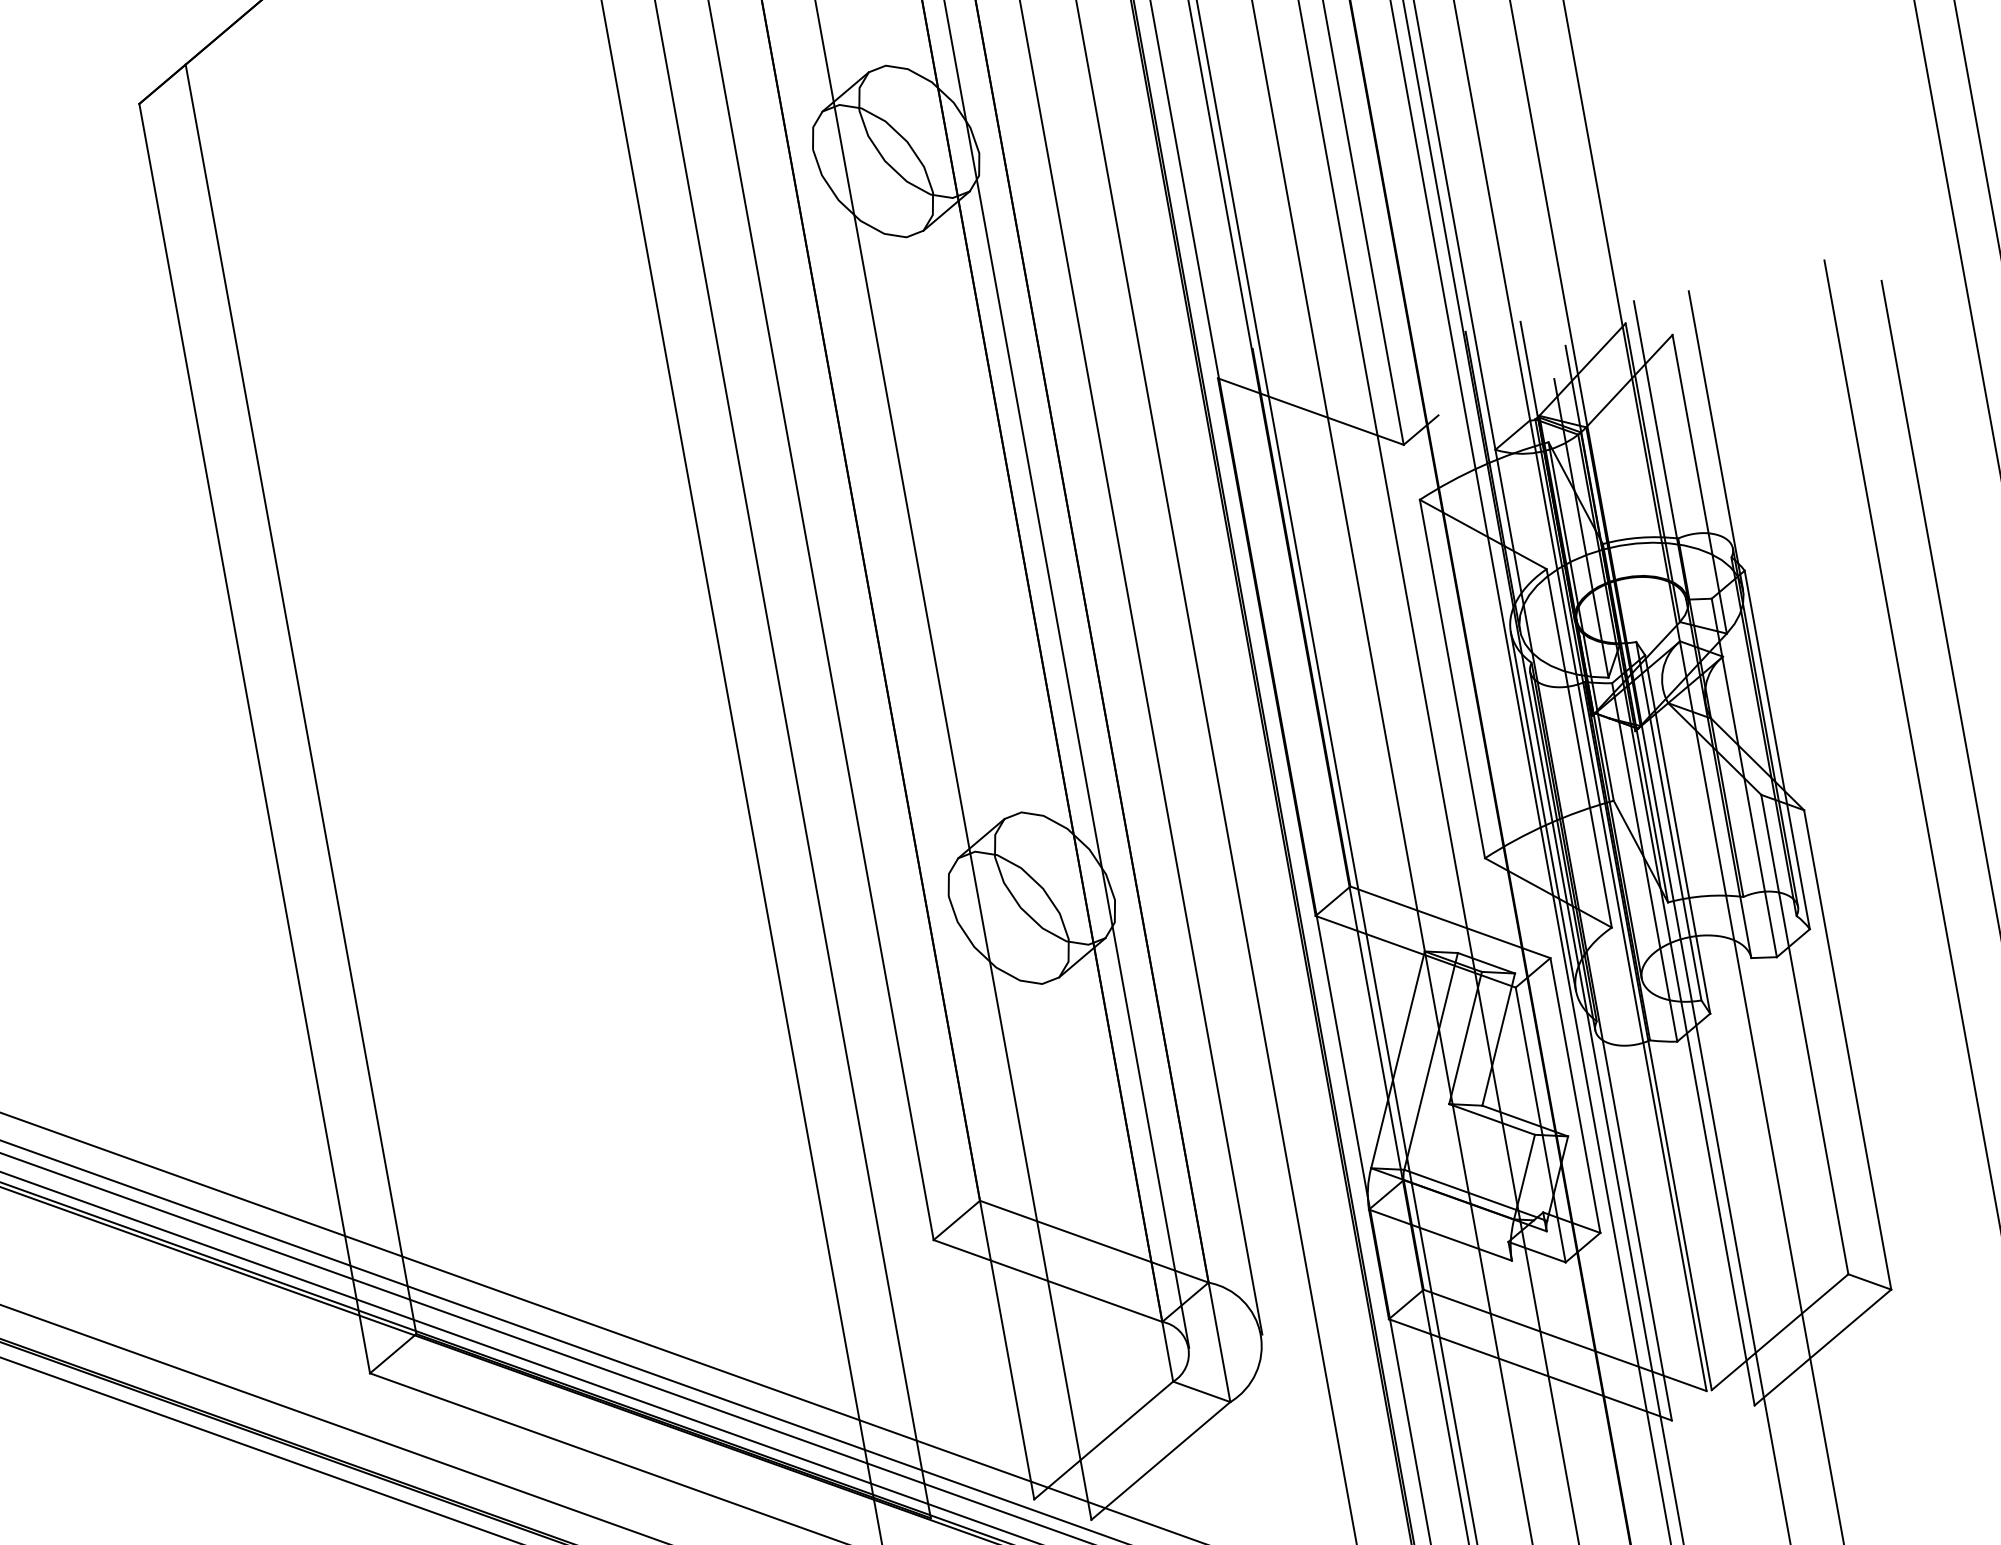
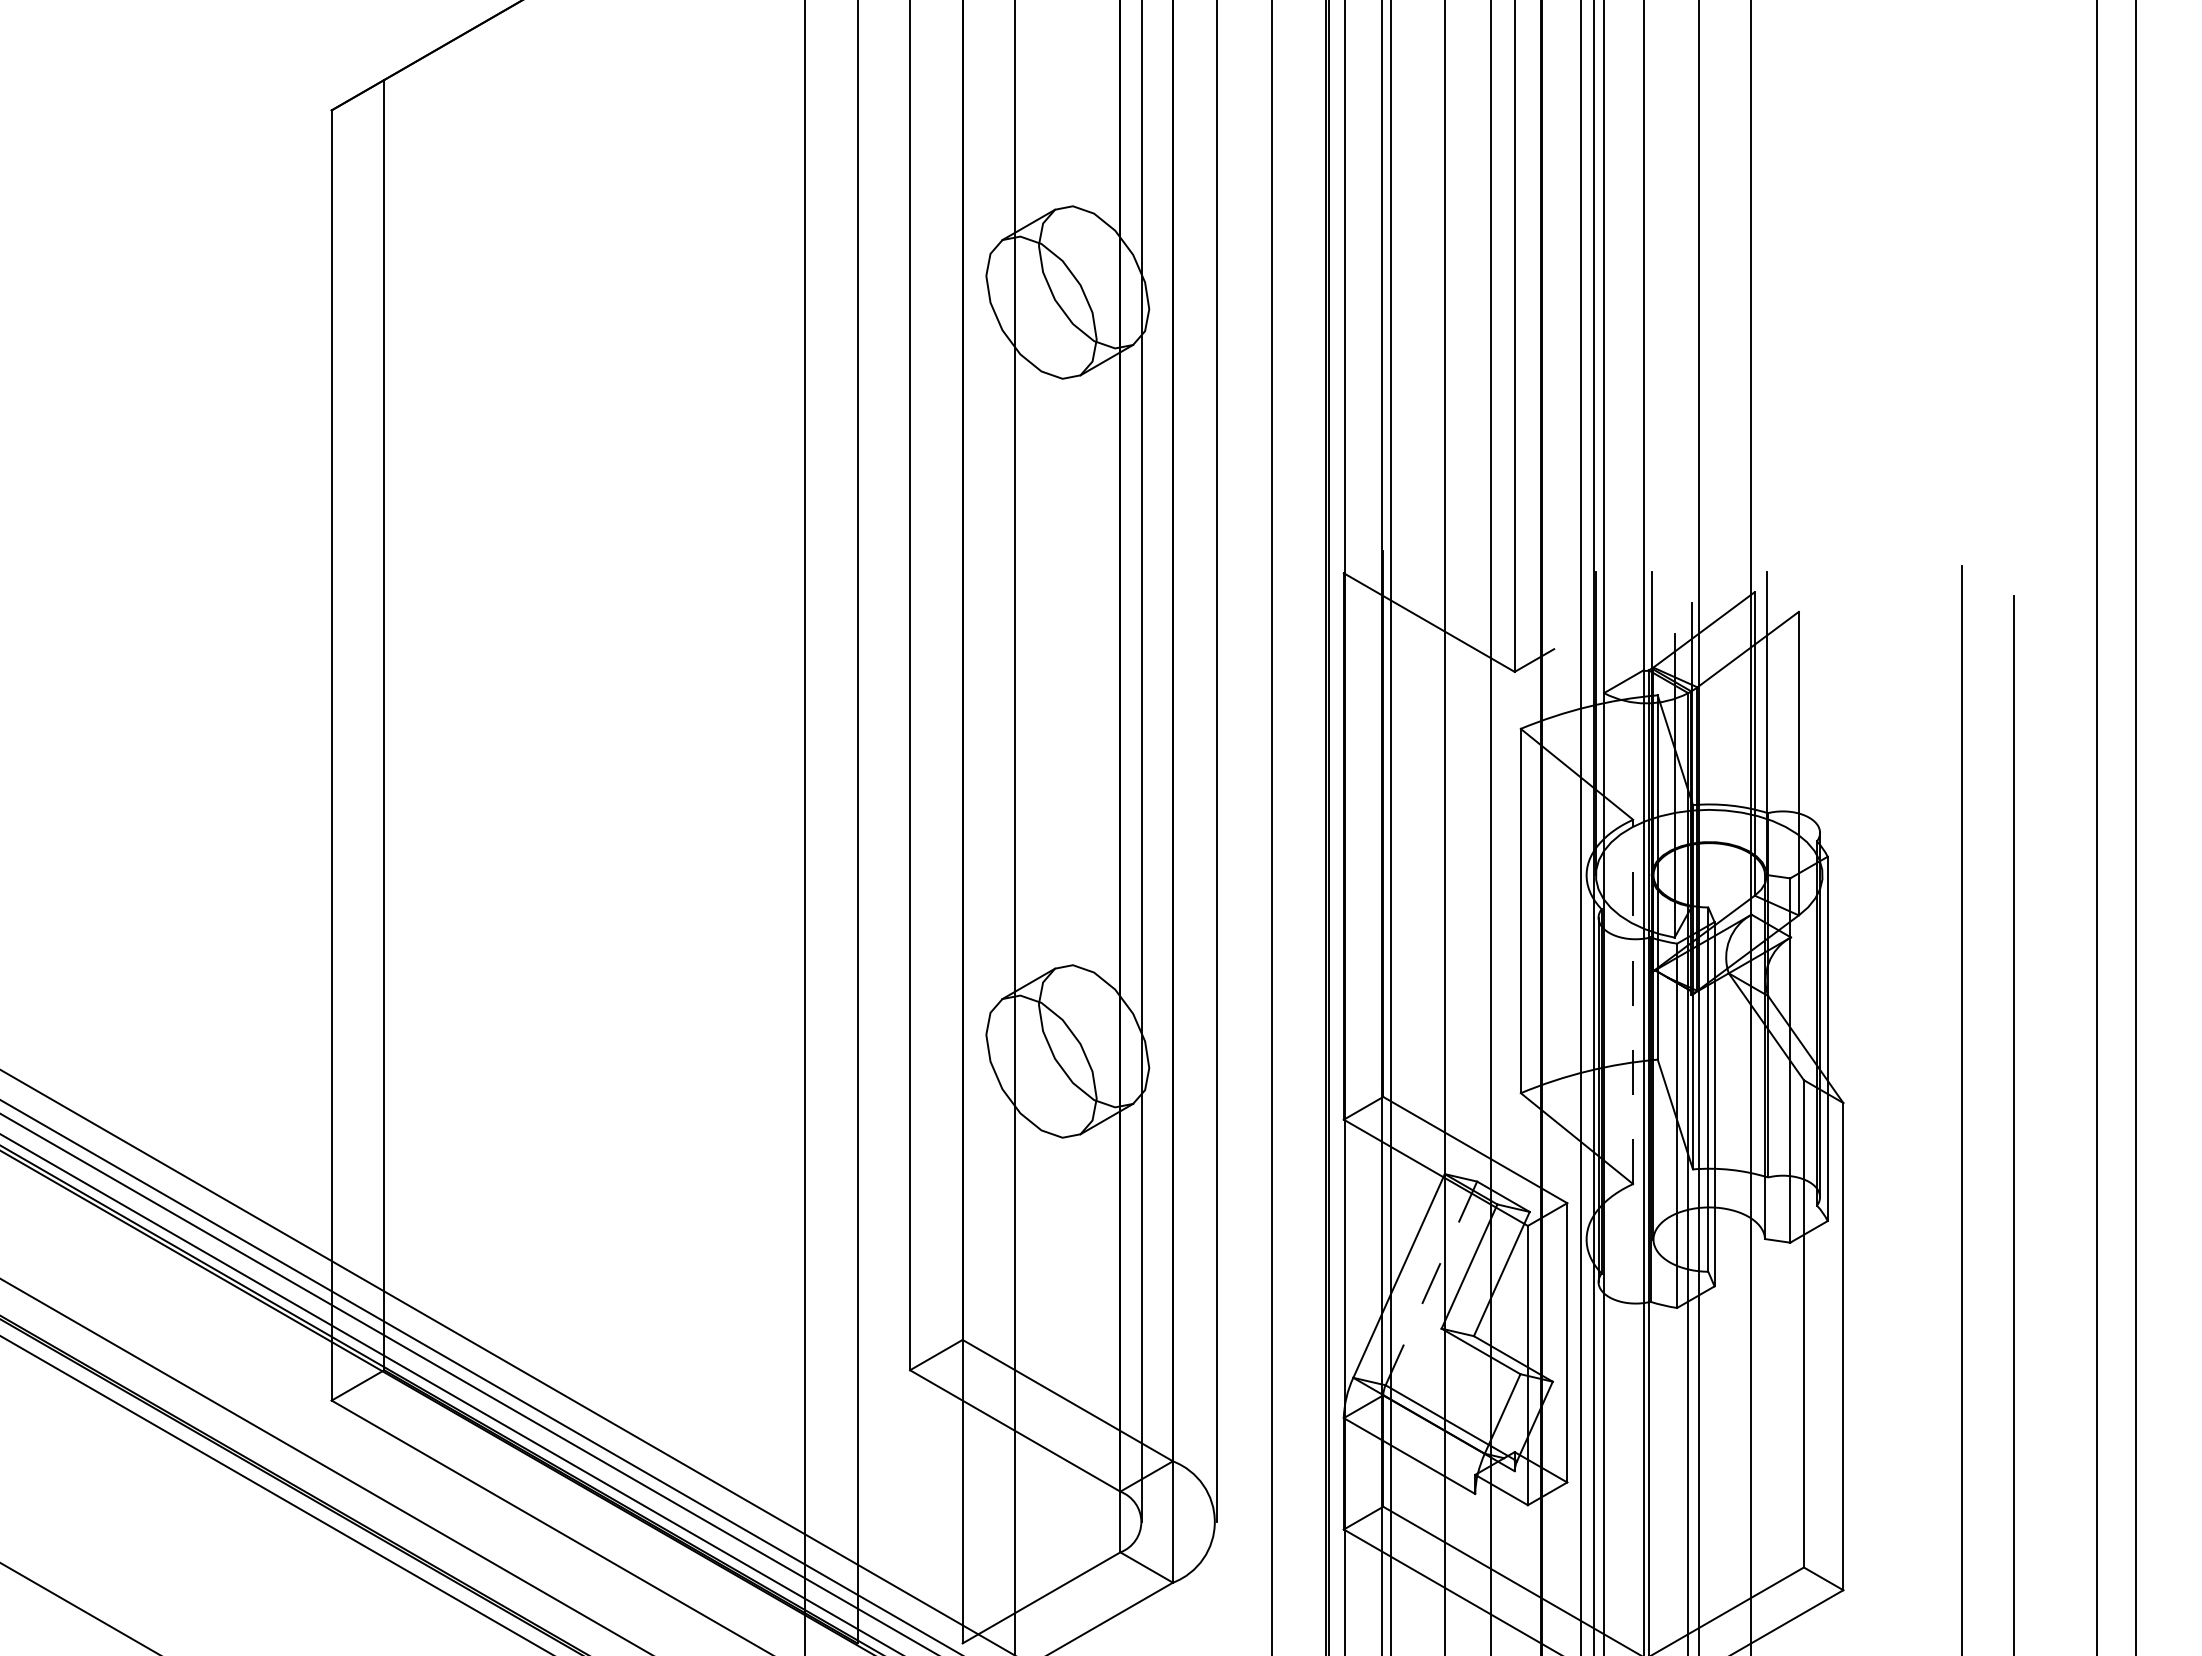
line: (1715, 440) -> (1822, 723), removed
line: (1579, 747) -> (1633, 1001), solid -> dashed
line: (1543, 811) -> (1586, 1057), removed
line: (1431, 1061) -> (1431, 1283), solid -> dashed

